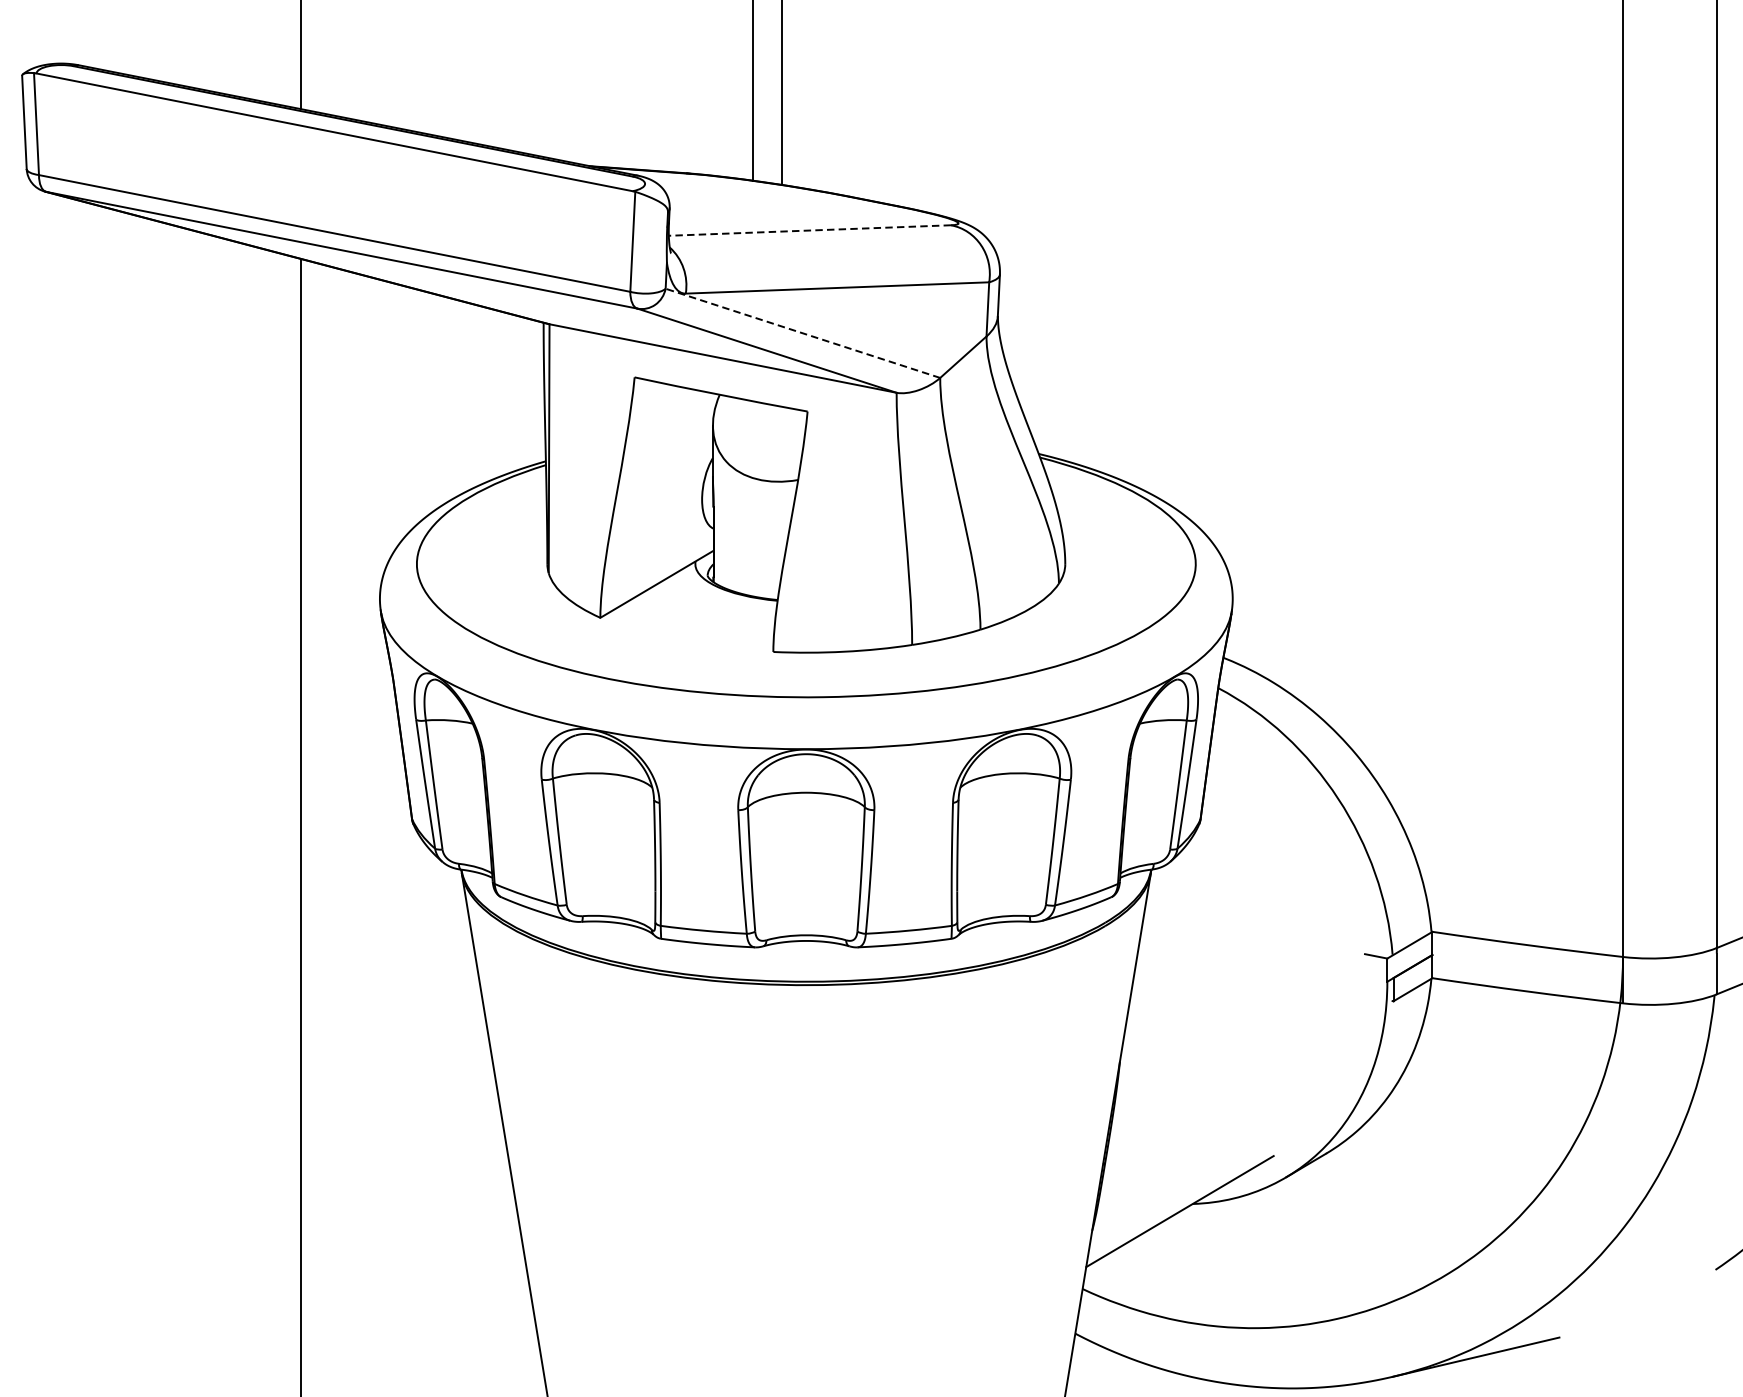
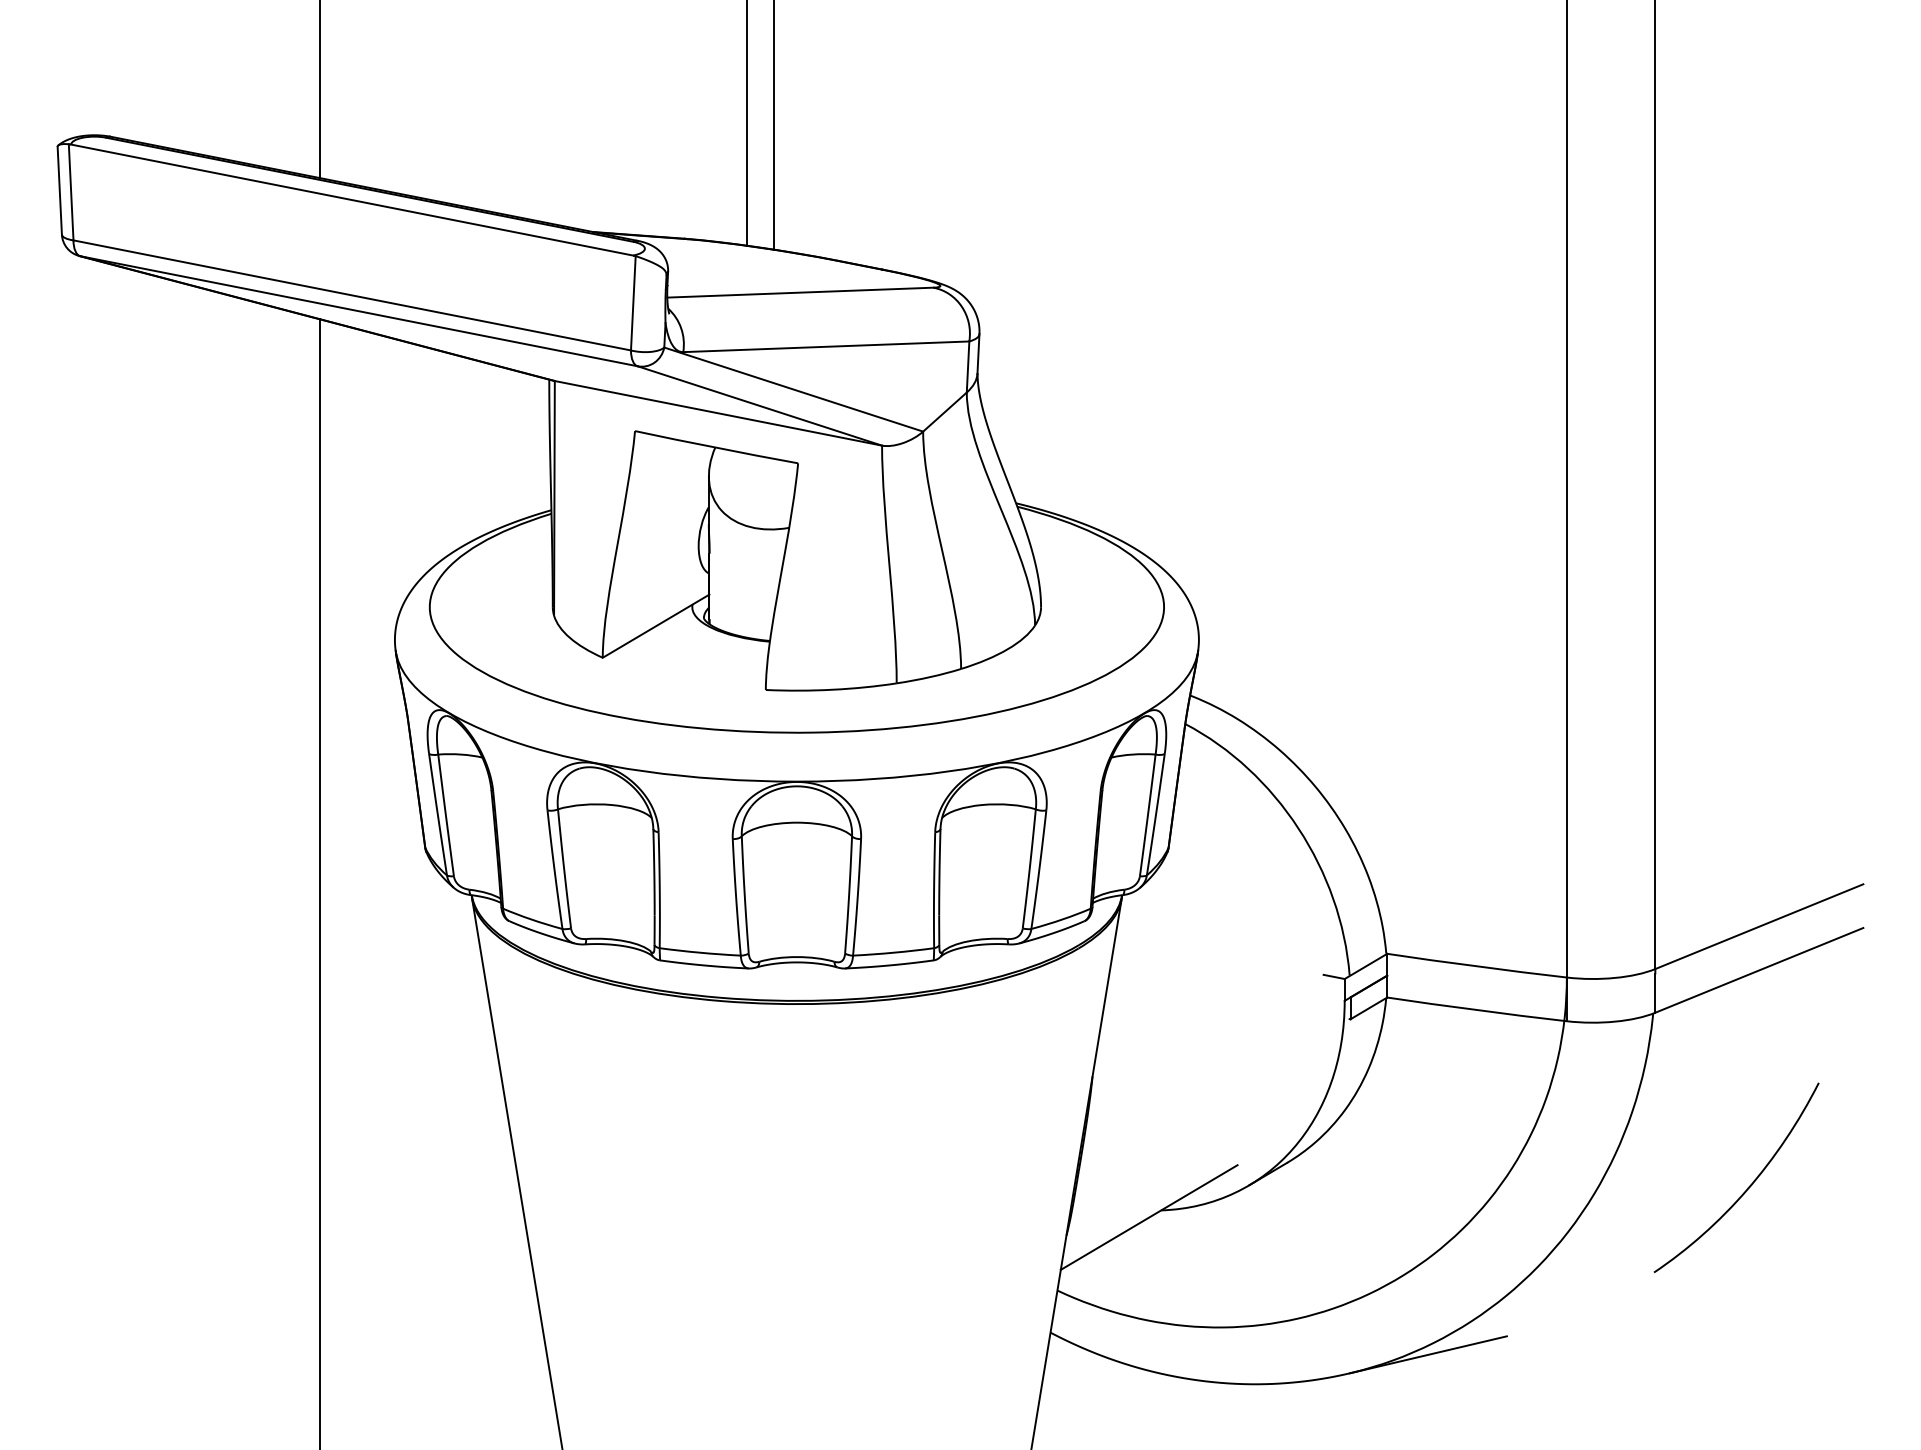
line: (809, 230) -> (799, 292), dashed -> solid
line: (802, 333) -> (793, 389), dashed -> solid

